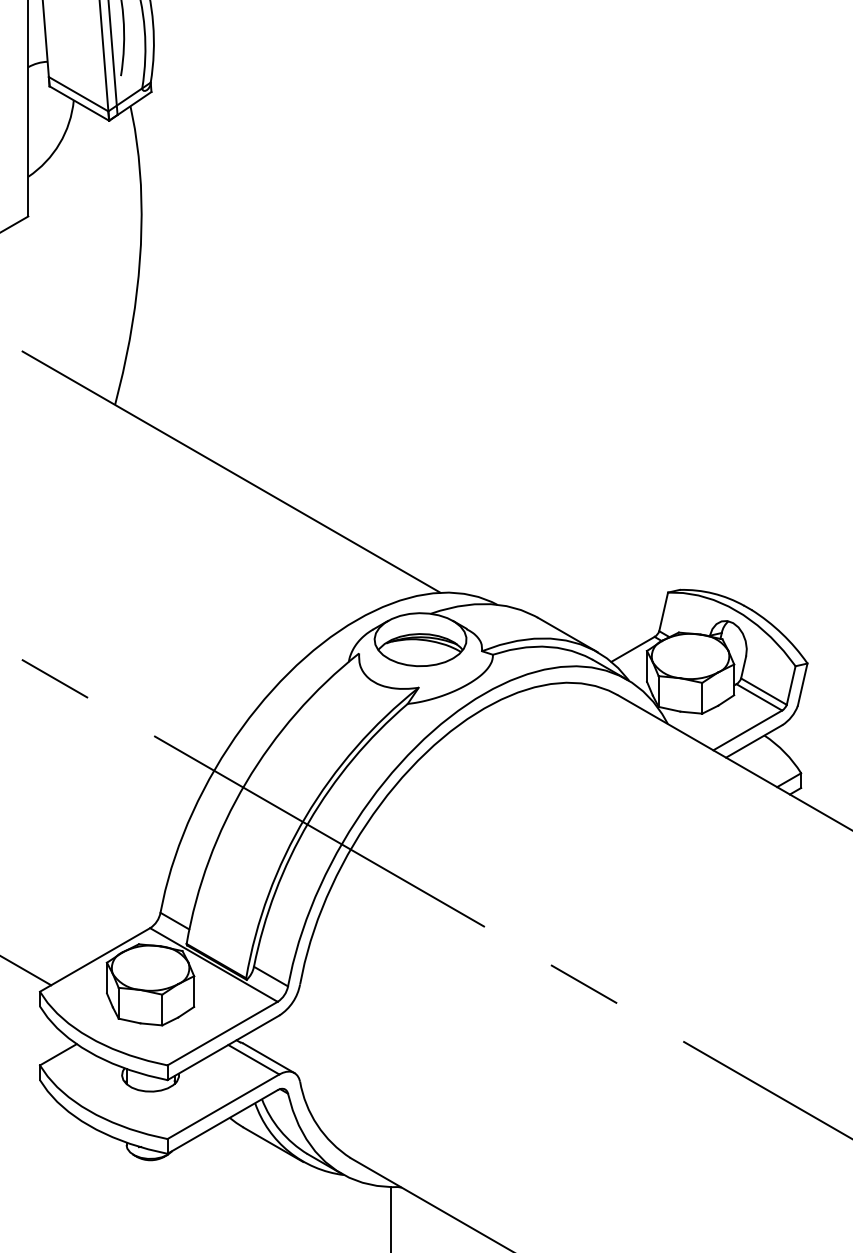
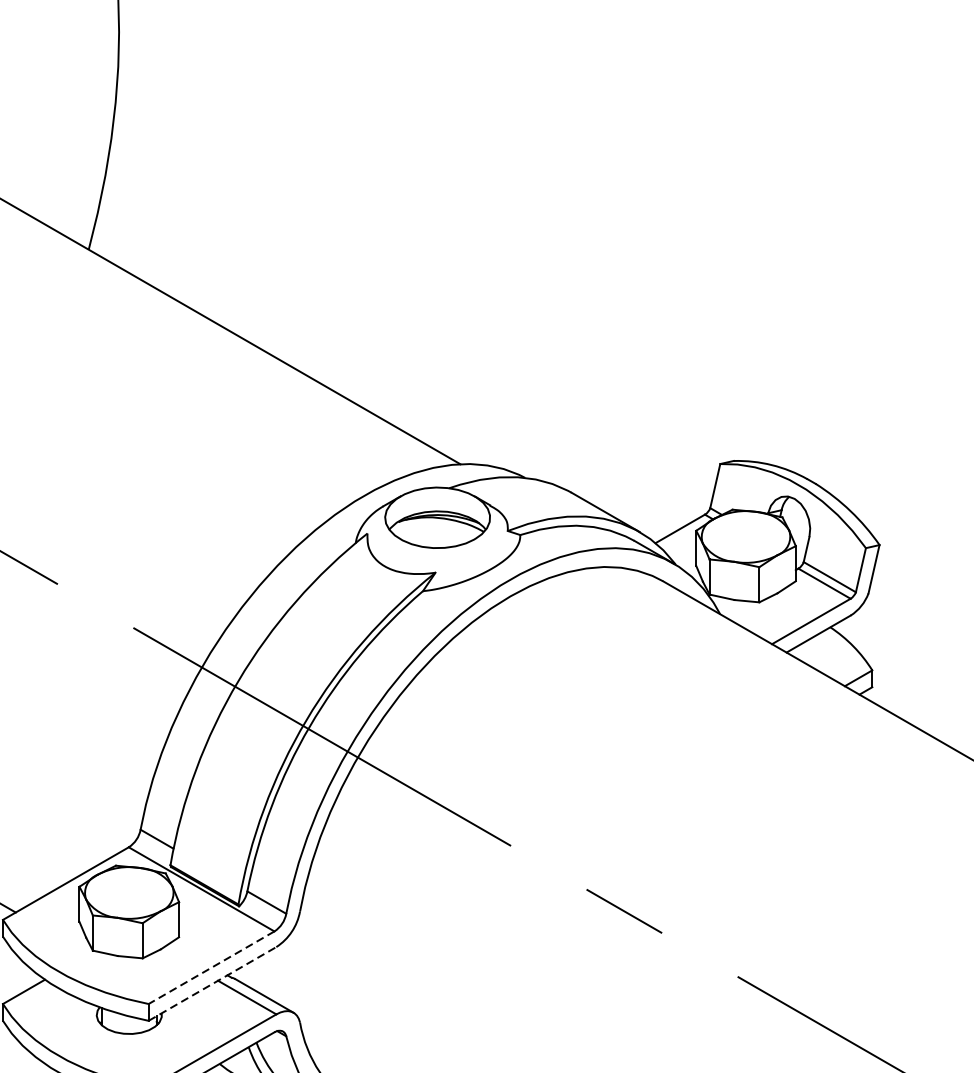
line: (222, 1033) -> (211, 967), solid -> dashed
line: (223, 1047) -> (212, 983), solid -> dashed

